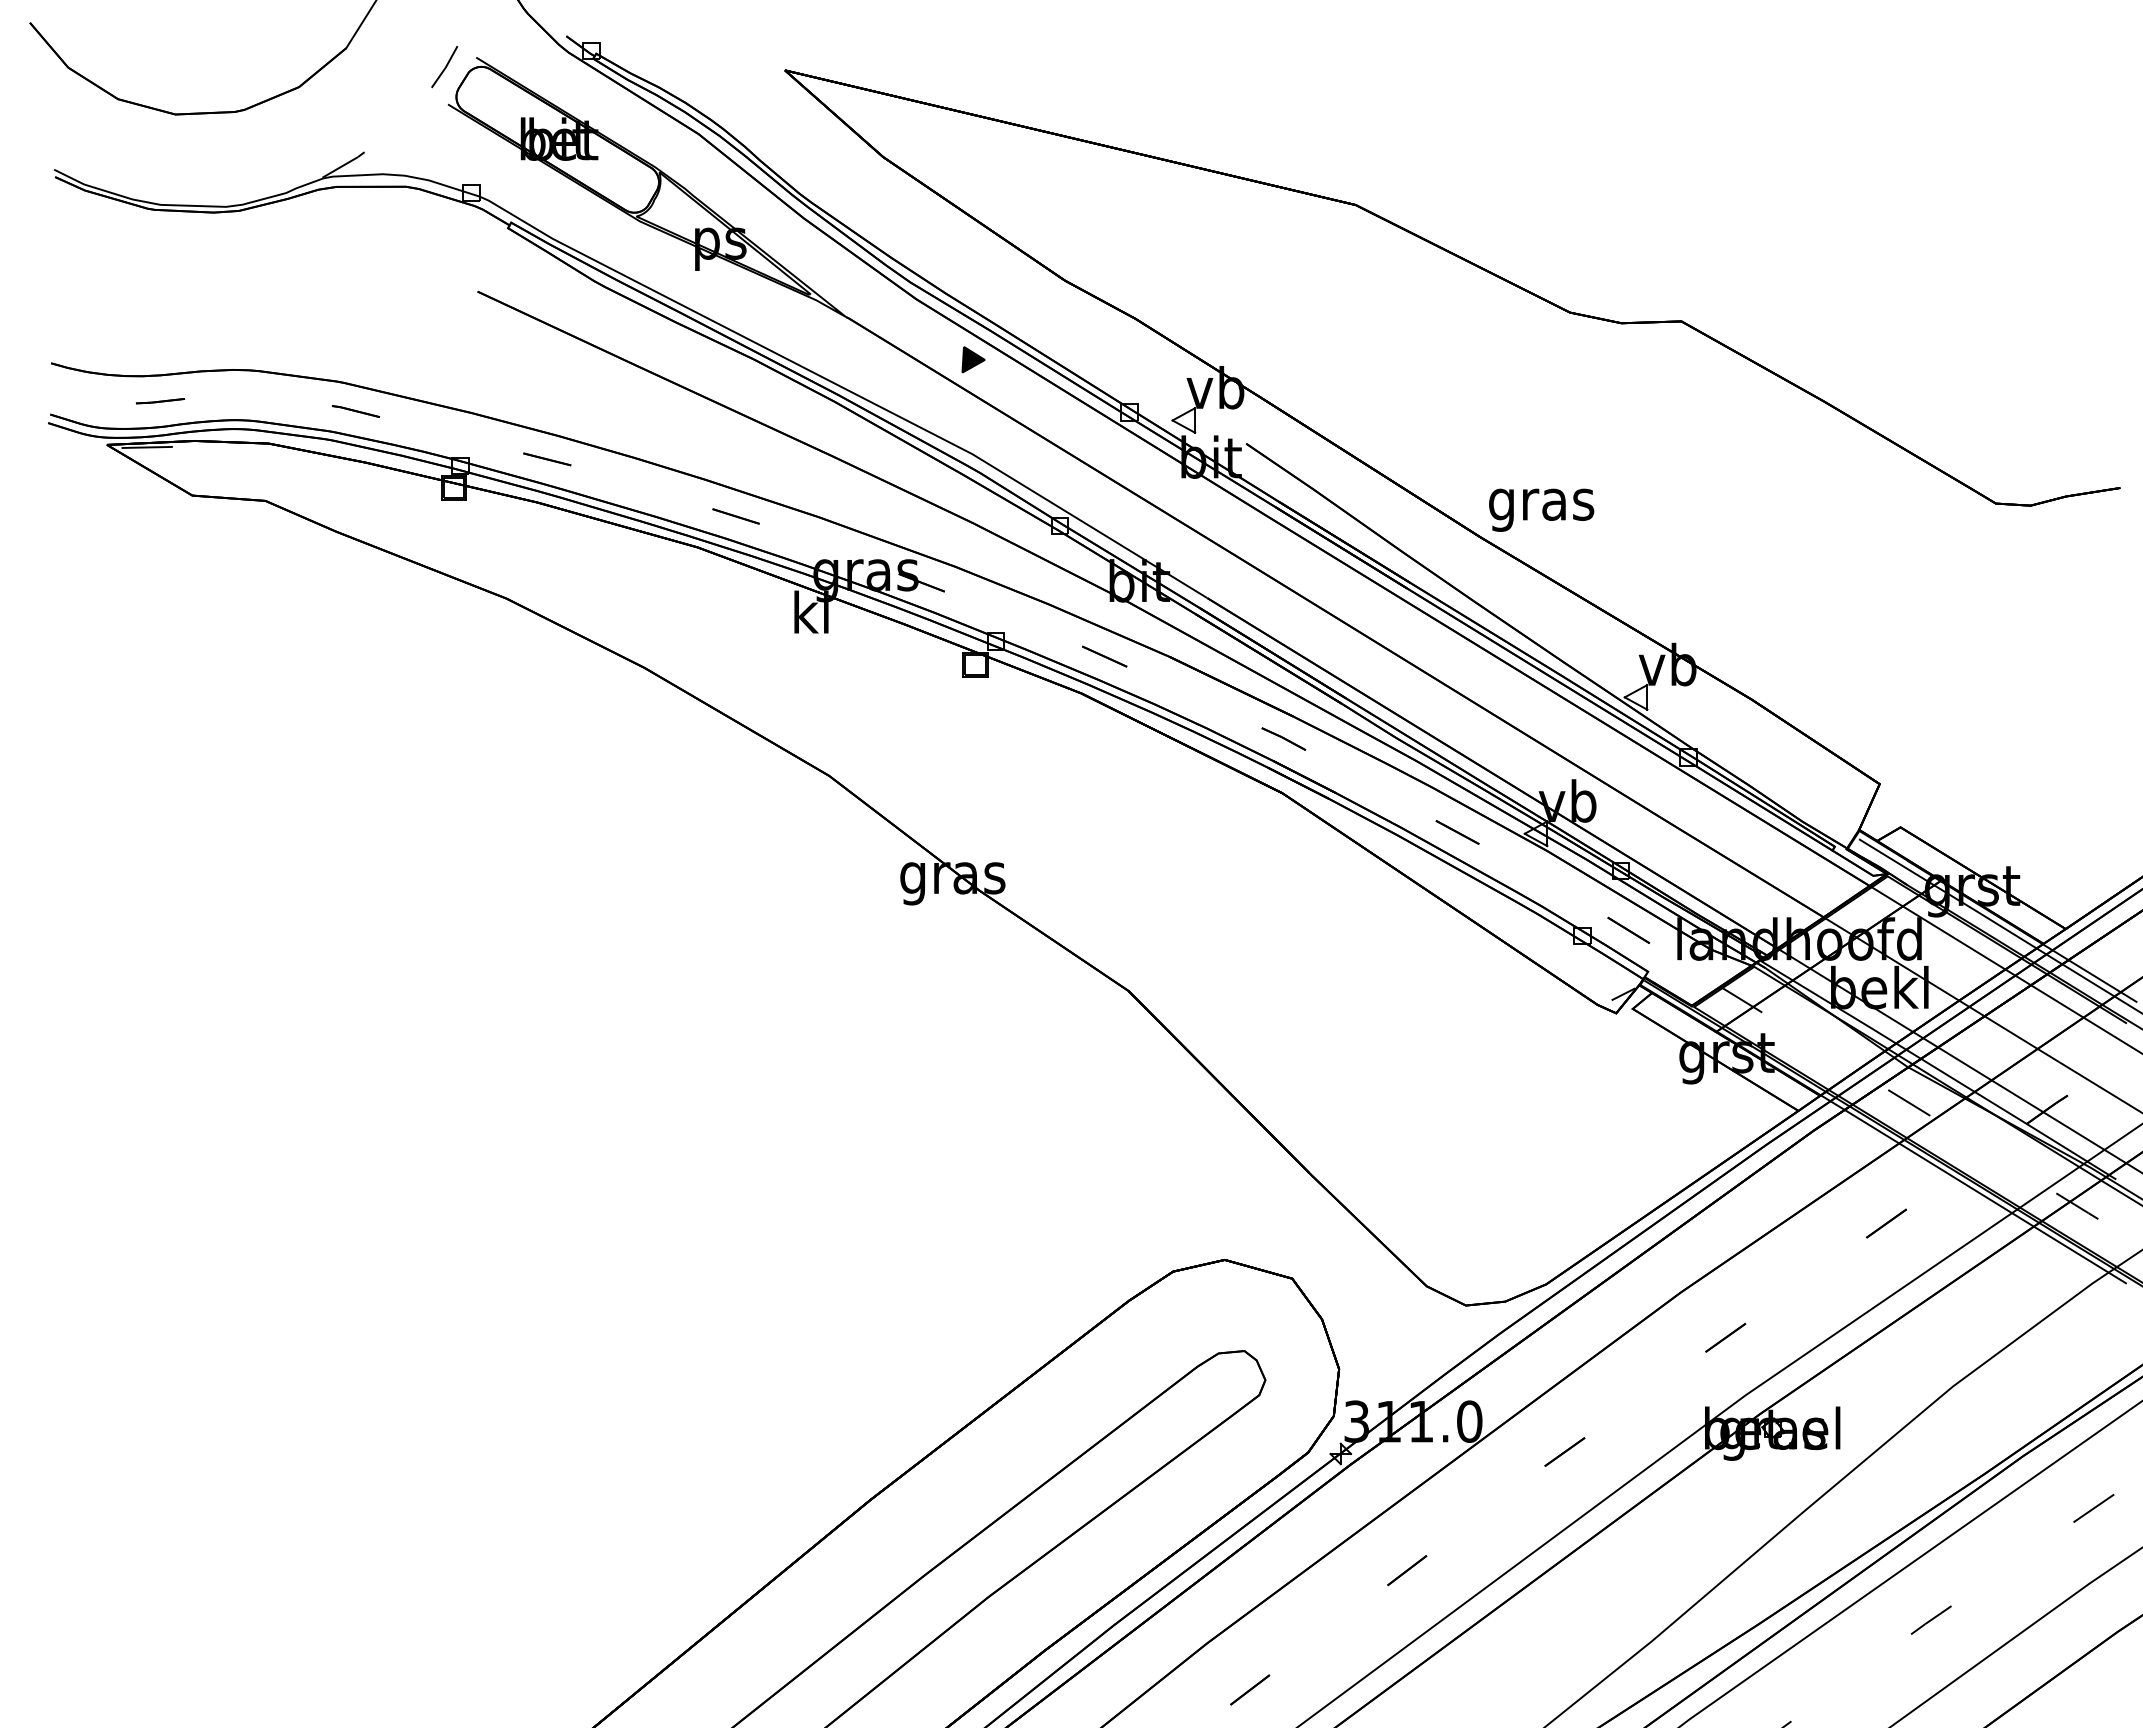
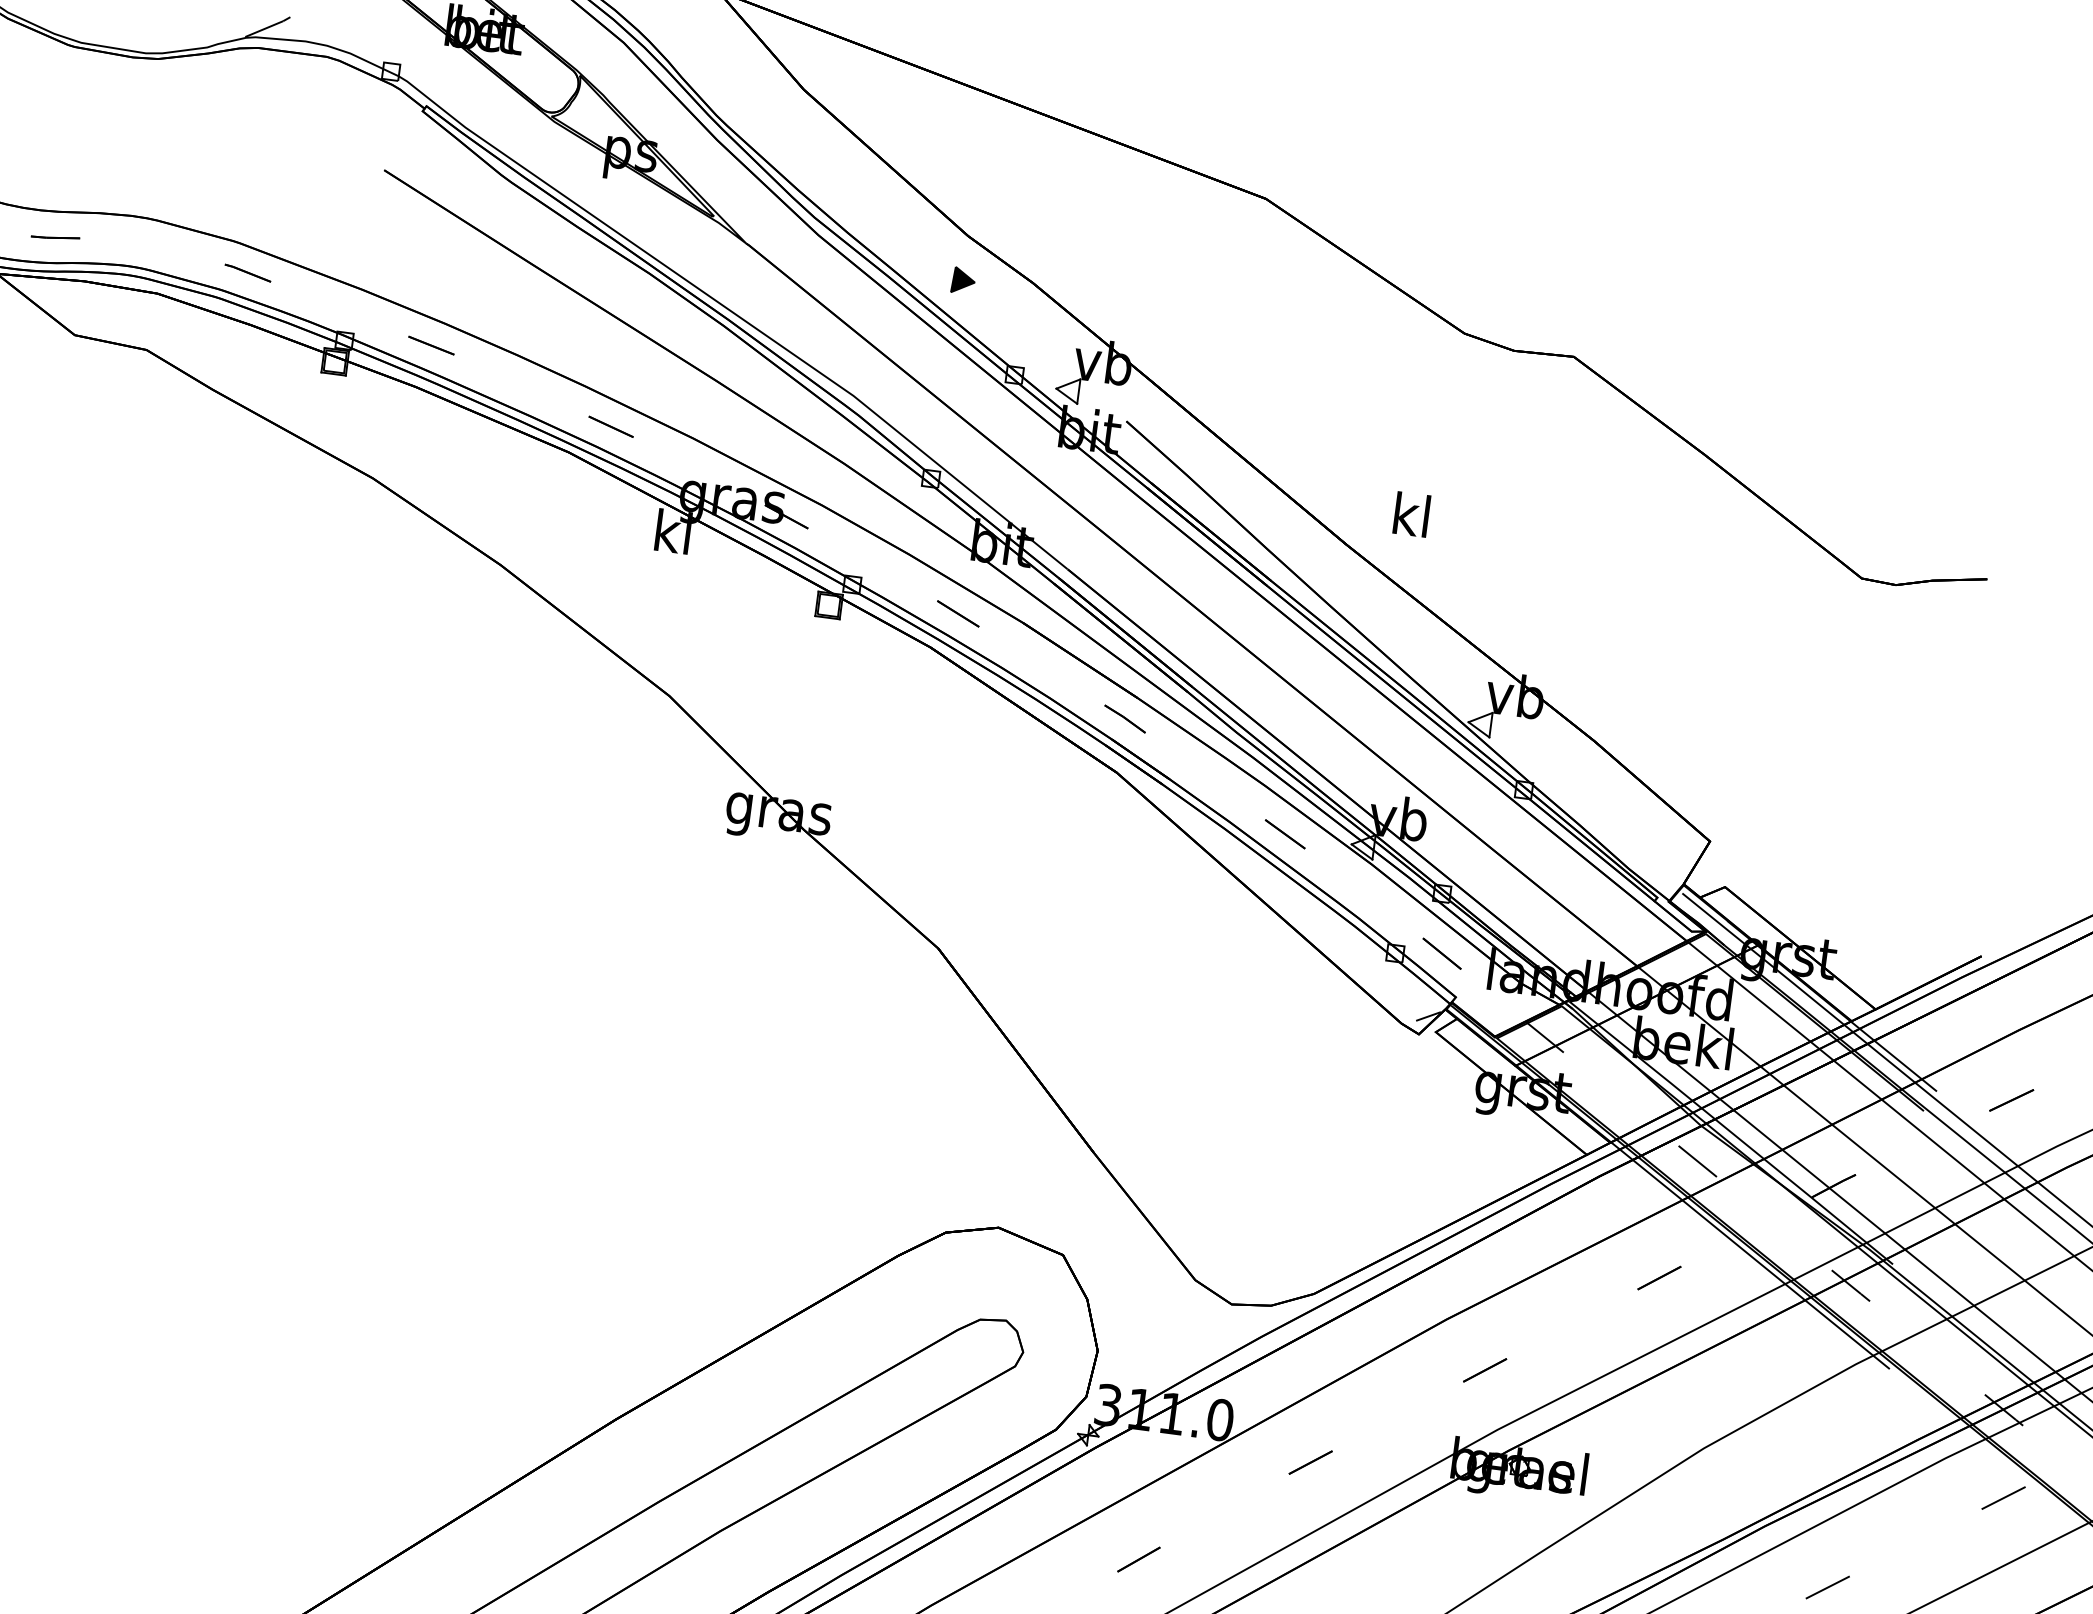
part: (973, 359) -> (963, 280), moved
line: (146, 446) -> (35, 280), removed
text: (1541, 504) -> (1411, 520), gras -> kl

